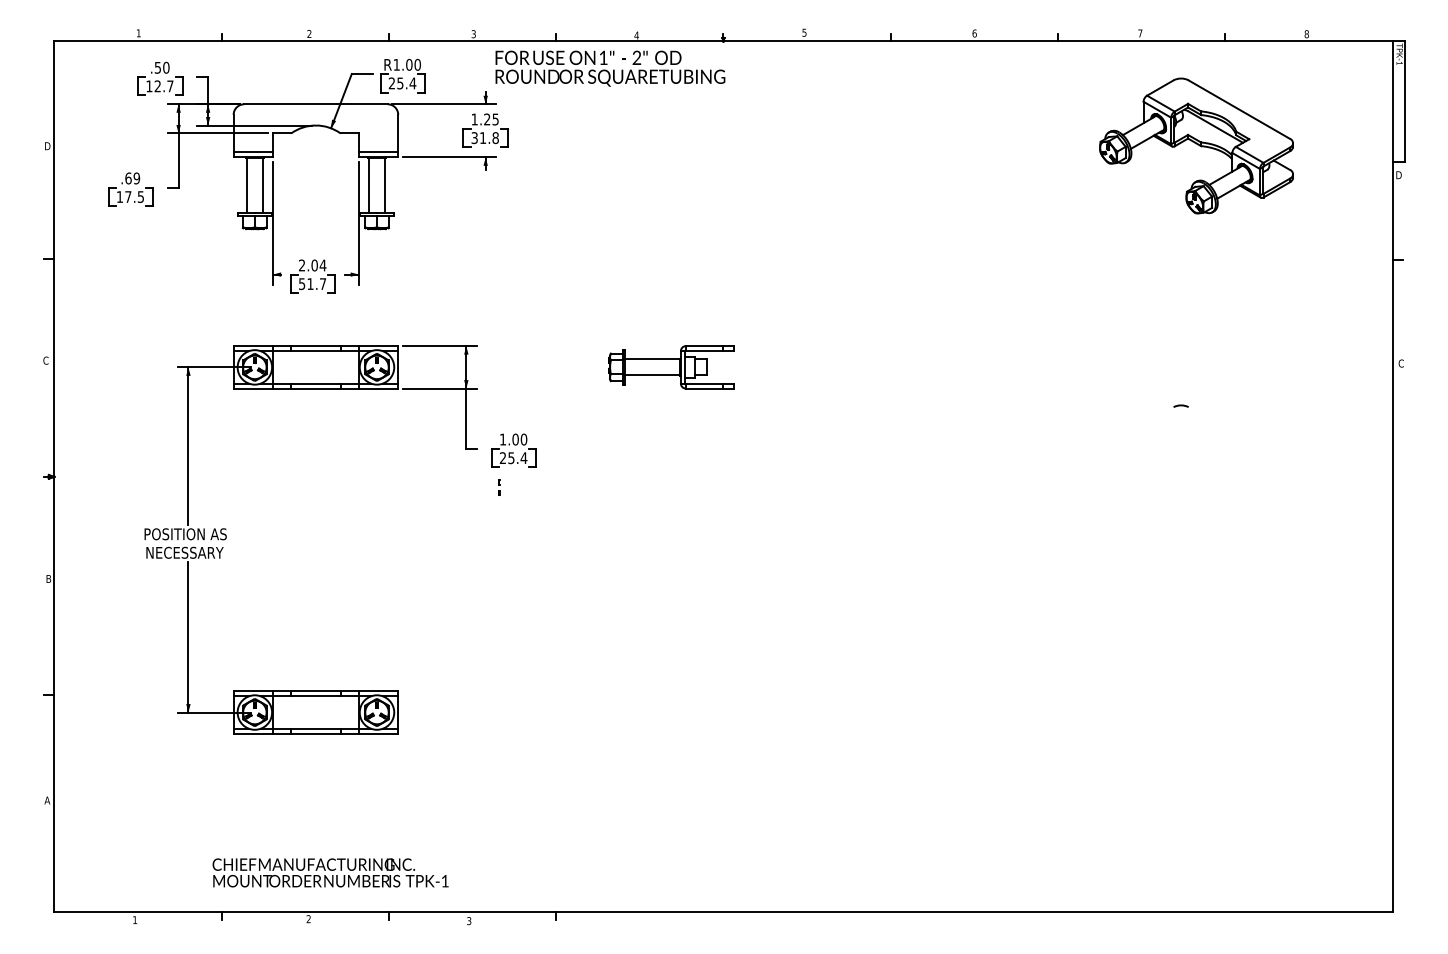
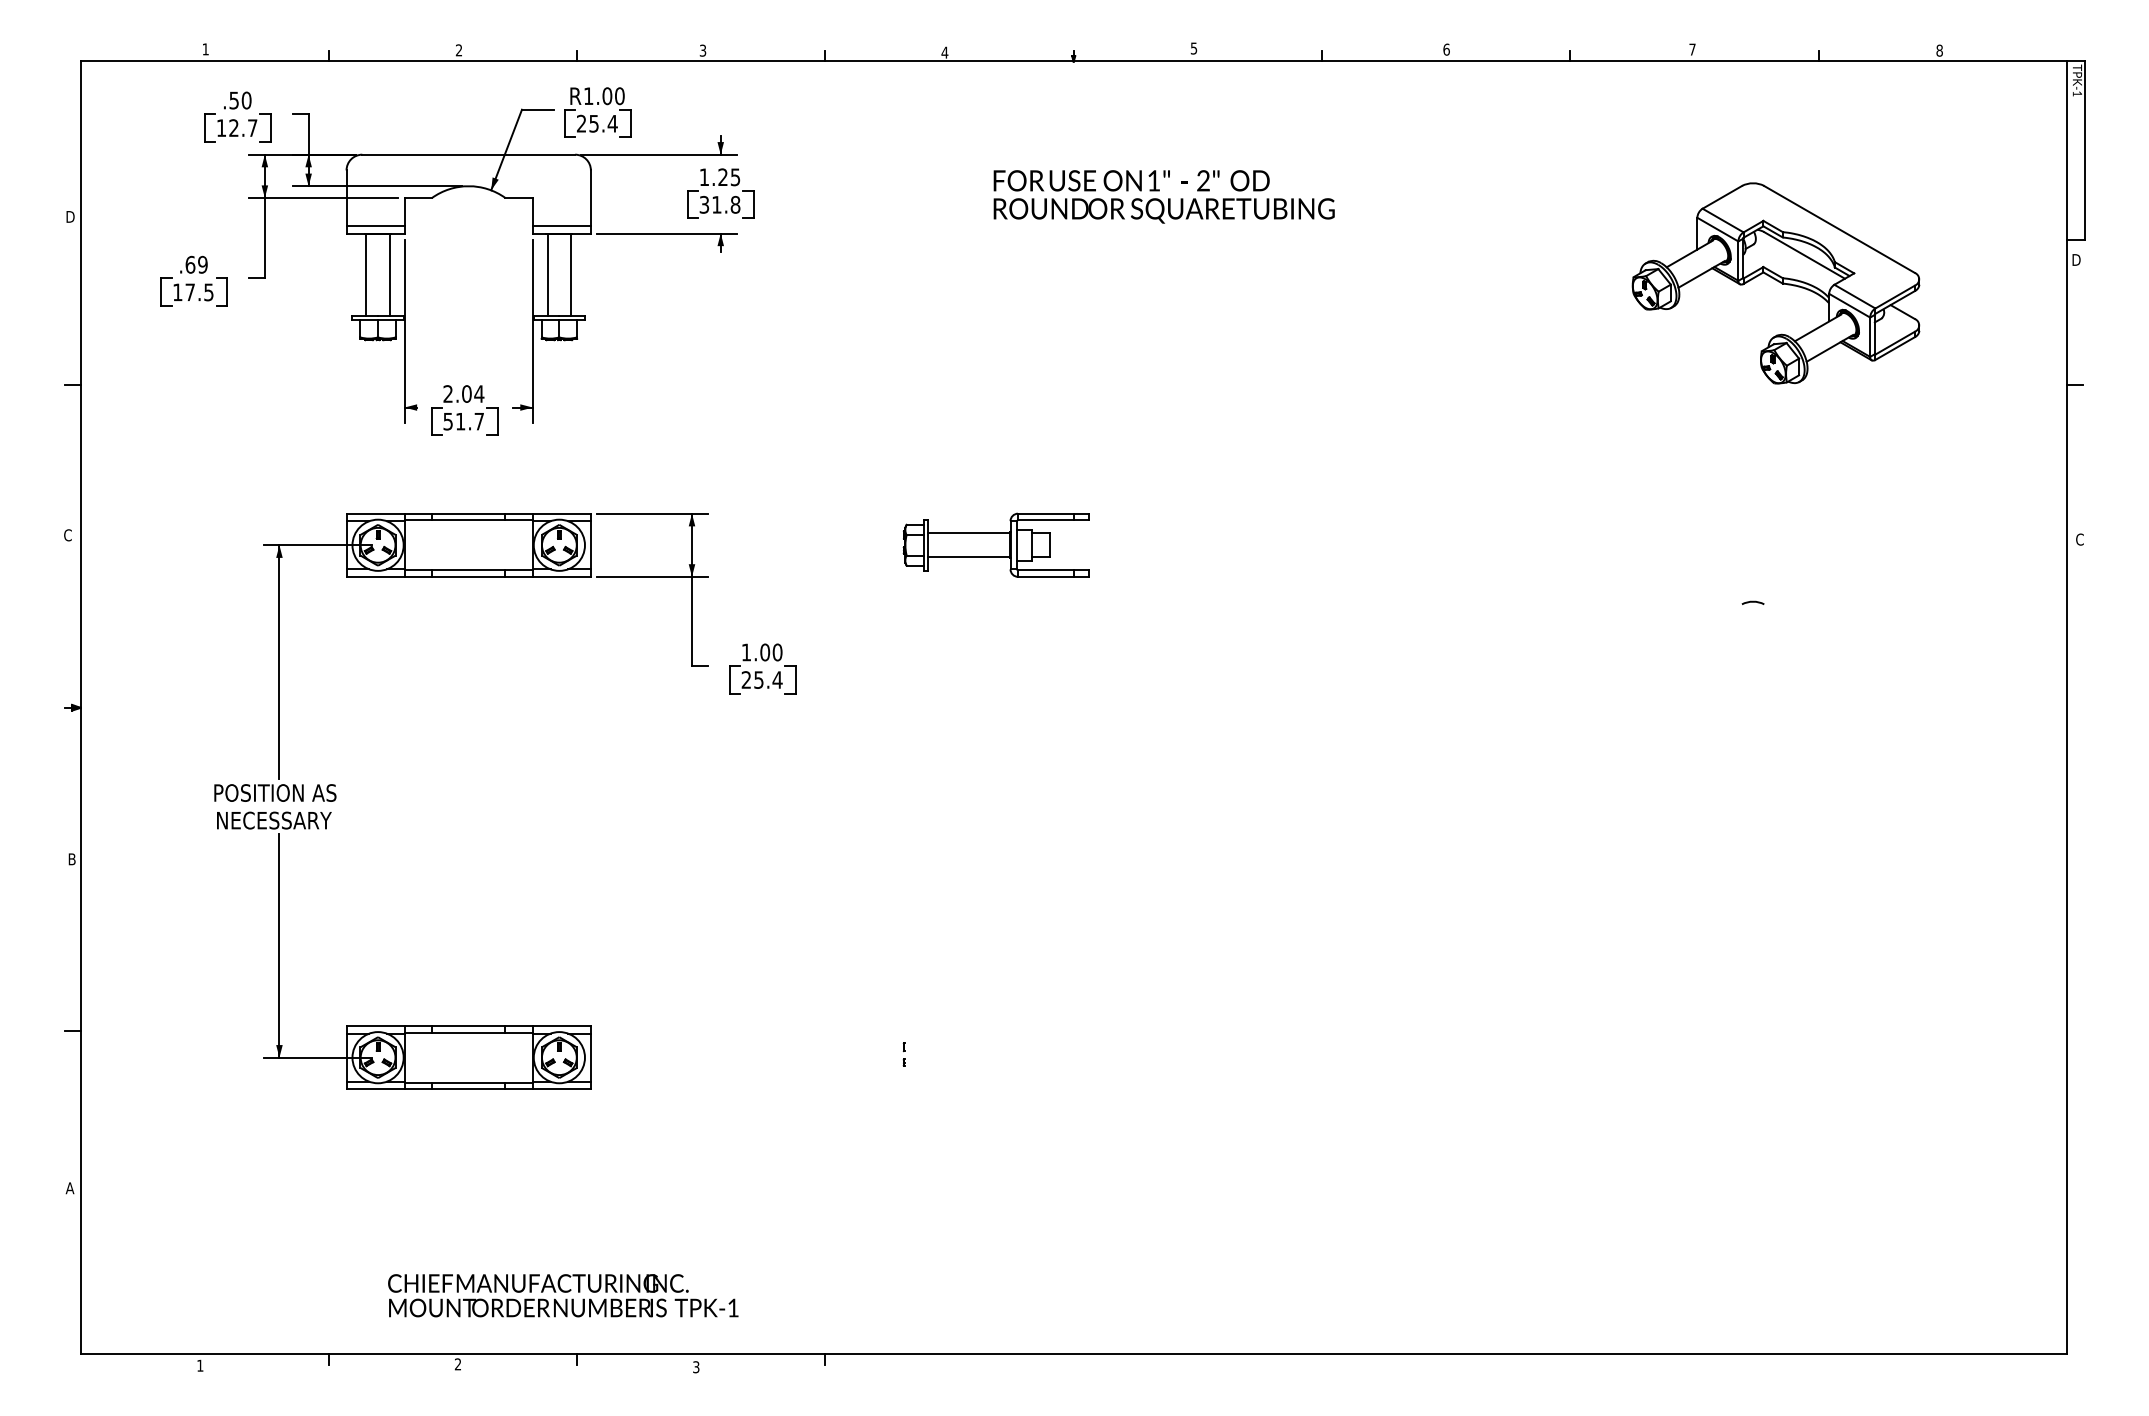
text: (610, 68) -> (1164, 196), moved
part: (1196, 145) -> (1775, 282), moved
line: (499, 485) -> (904, 1051), moved
text: (330, 872) -> (563, 1295), moved

